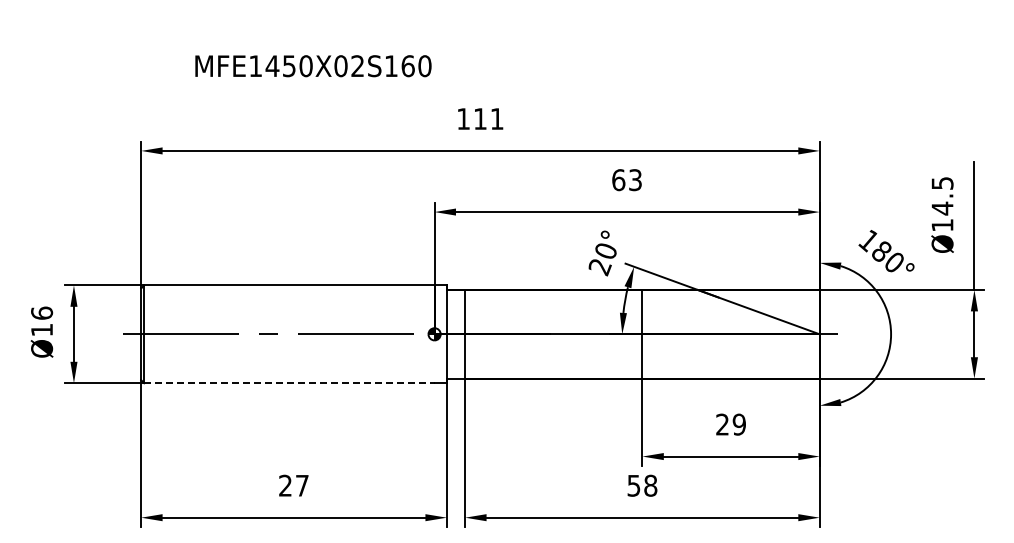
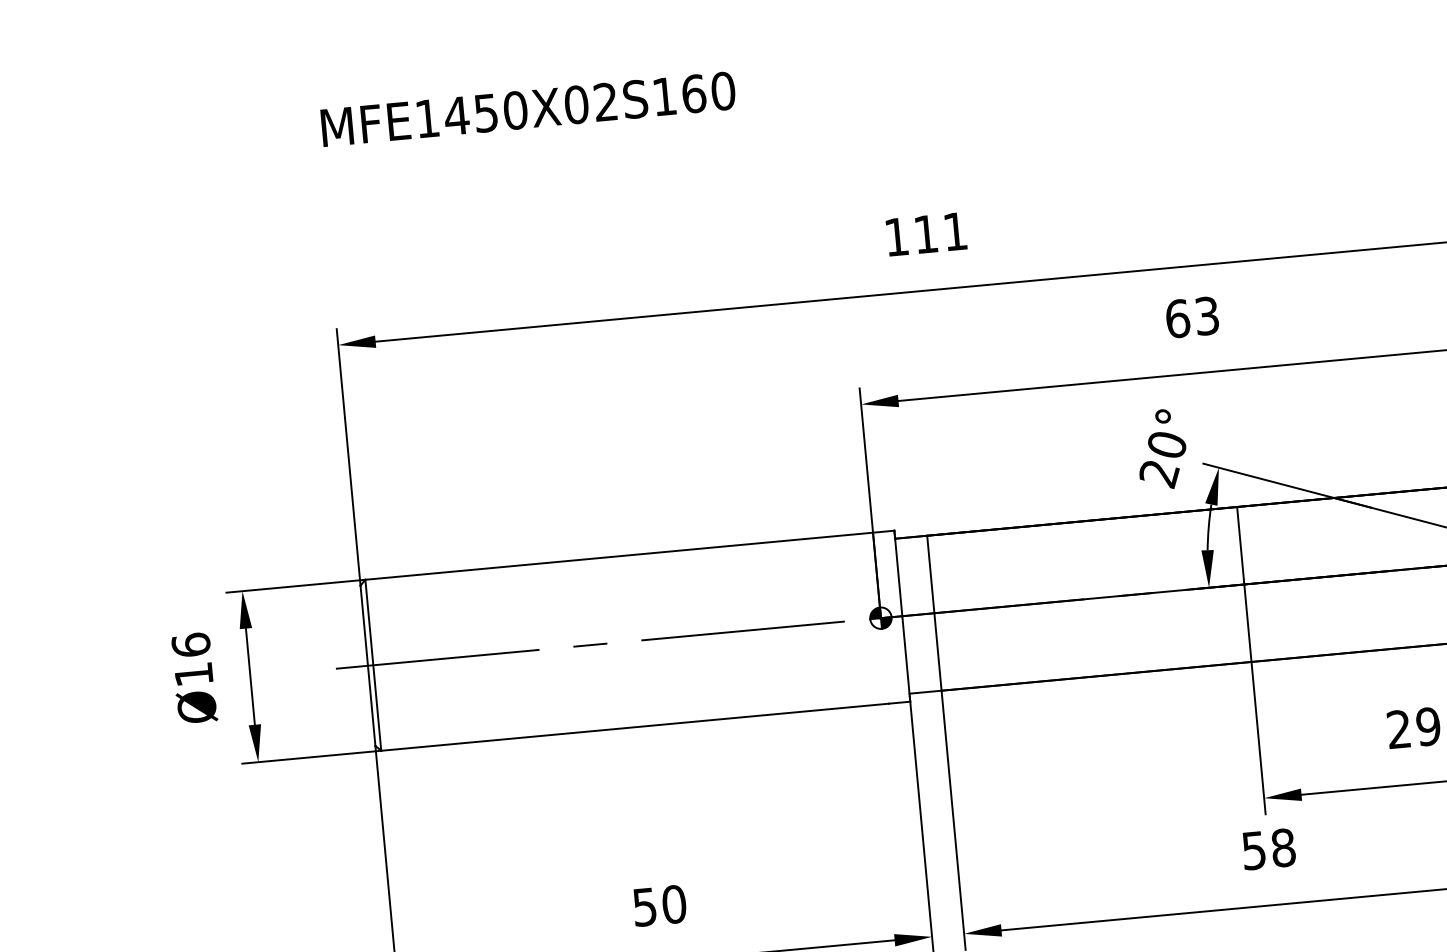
text: (313, 66) -> (528, 109), moved
line: (289, 383) -> (635, 727), dashed -> solid
text: (293, 485) -> (658, 905), 27 -> 50

